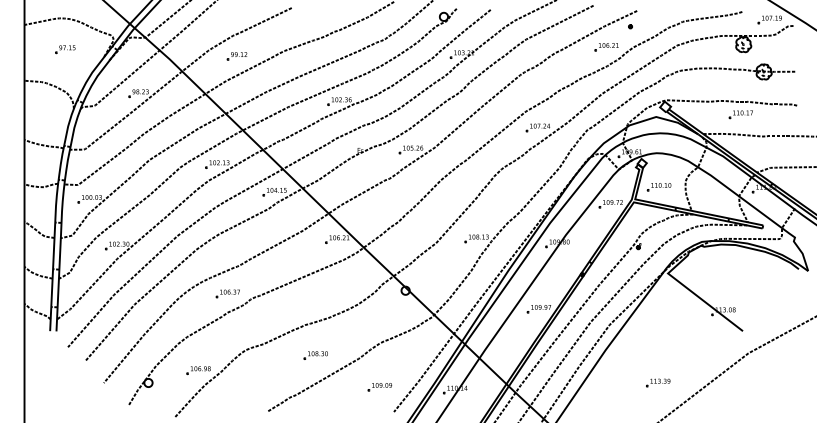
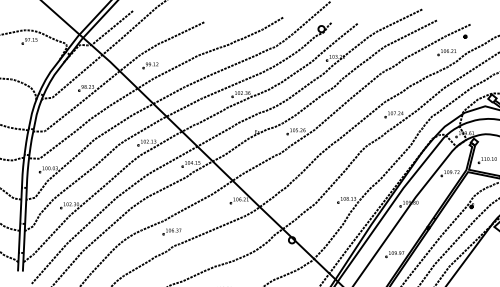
part: (65, 49) -> (29, 41), moved
part: (236, 56) -> (150, 65), moved
part: (227, 293) -> (171, 231), moved

